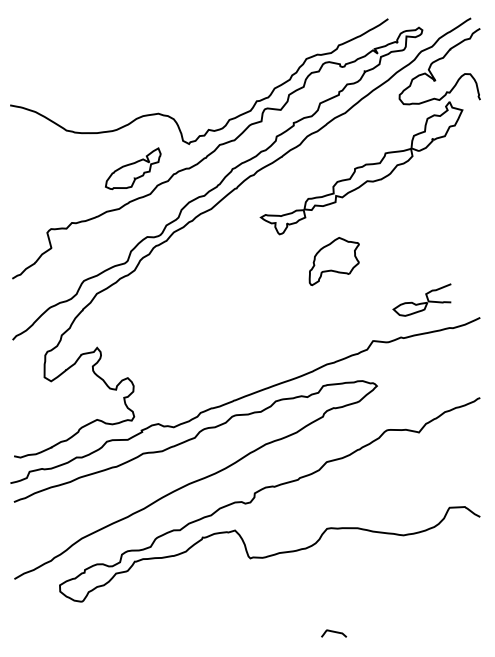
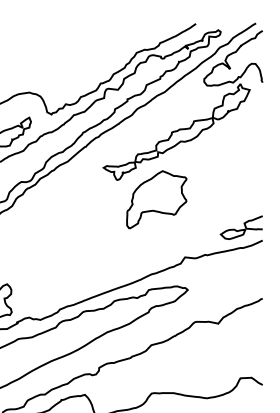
part: (334, 261) -> (157, 199), size x1.67
part: (421, 299) -> (241, 227), moved

